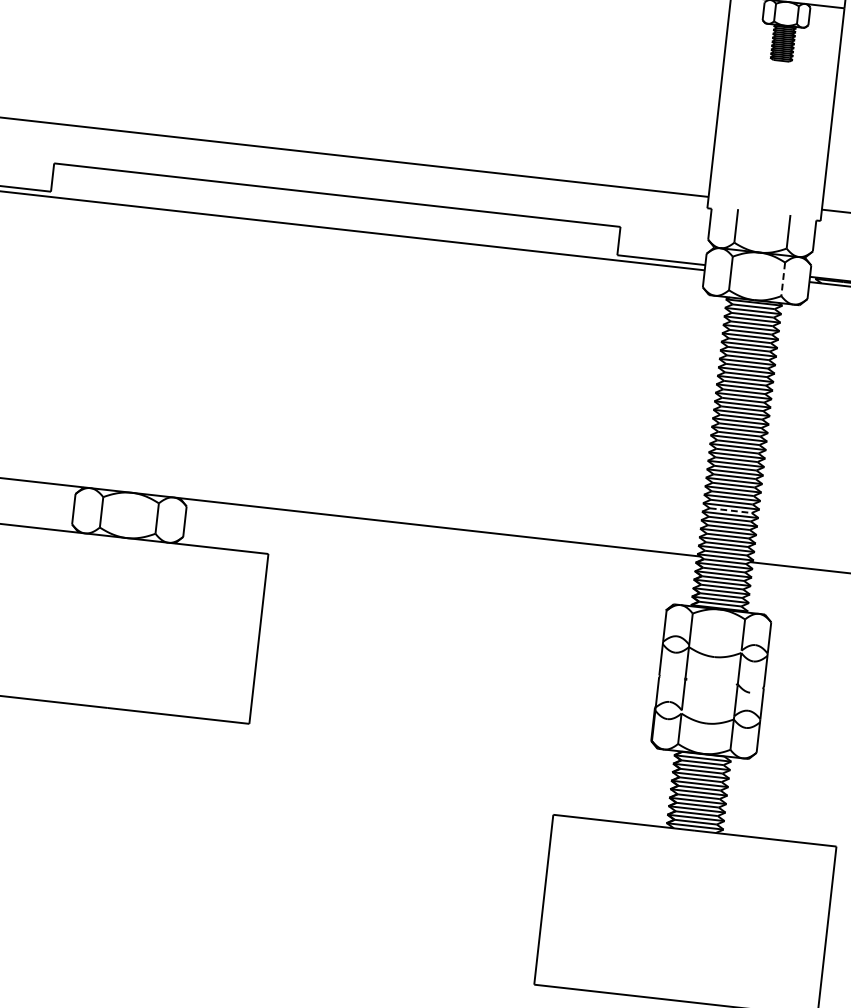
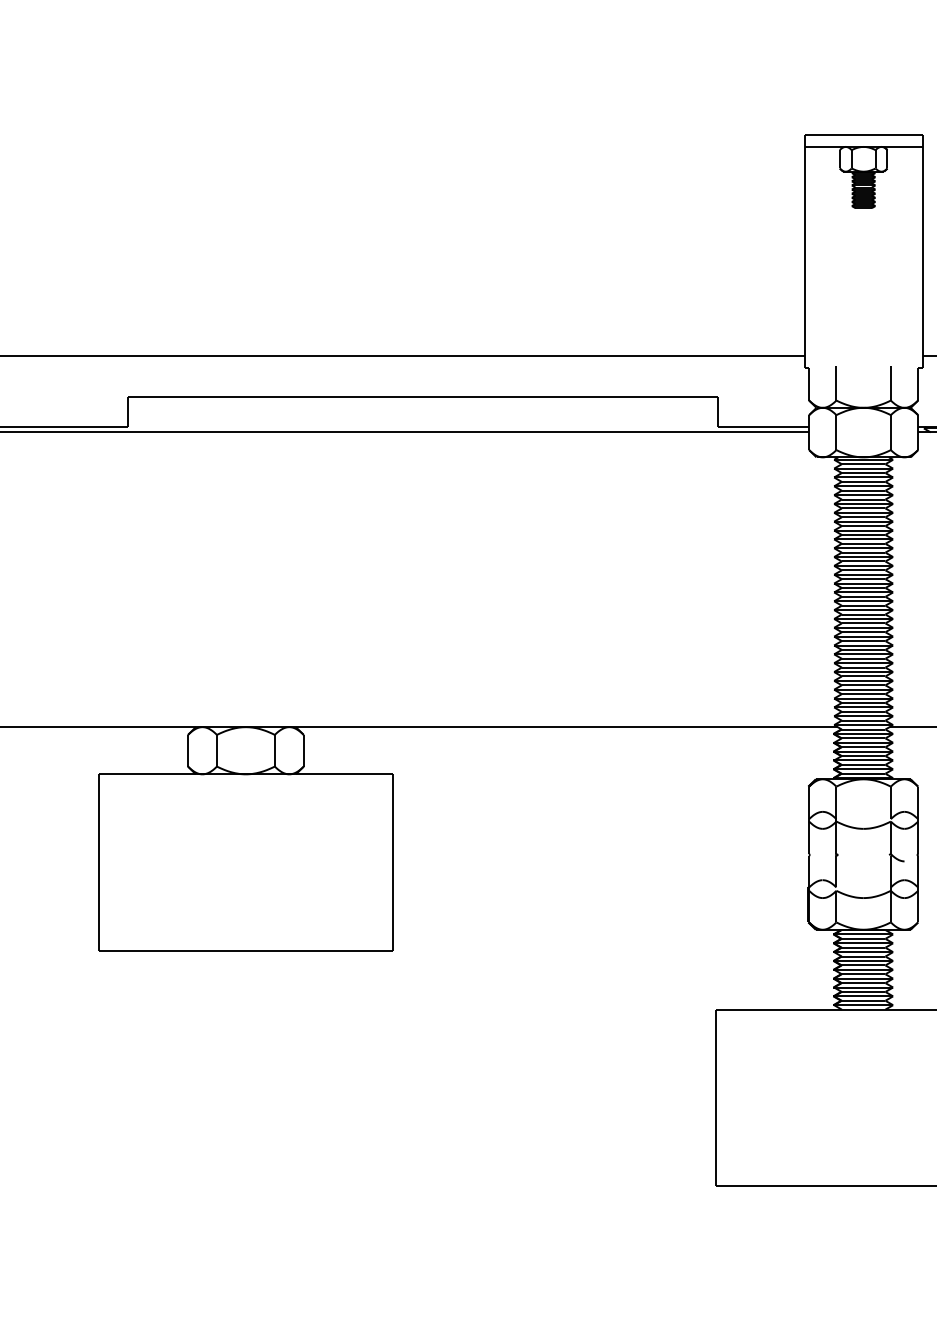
line: (782, 280) -> (890, 433), dashed -> solid
line: (730, 510) -> (863, 676), dashed -> solid

